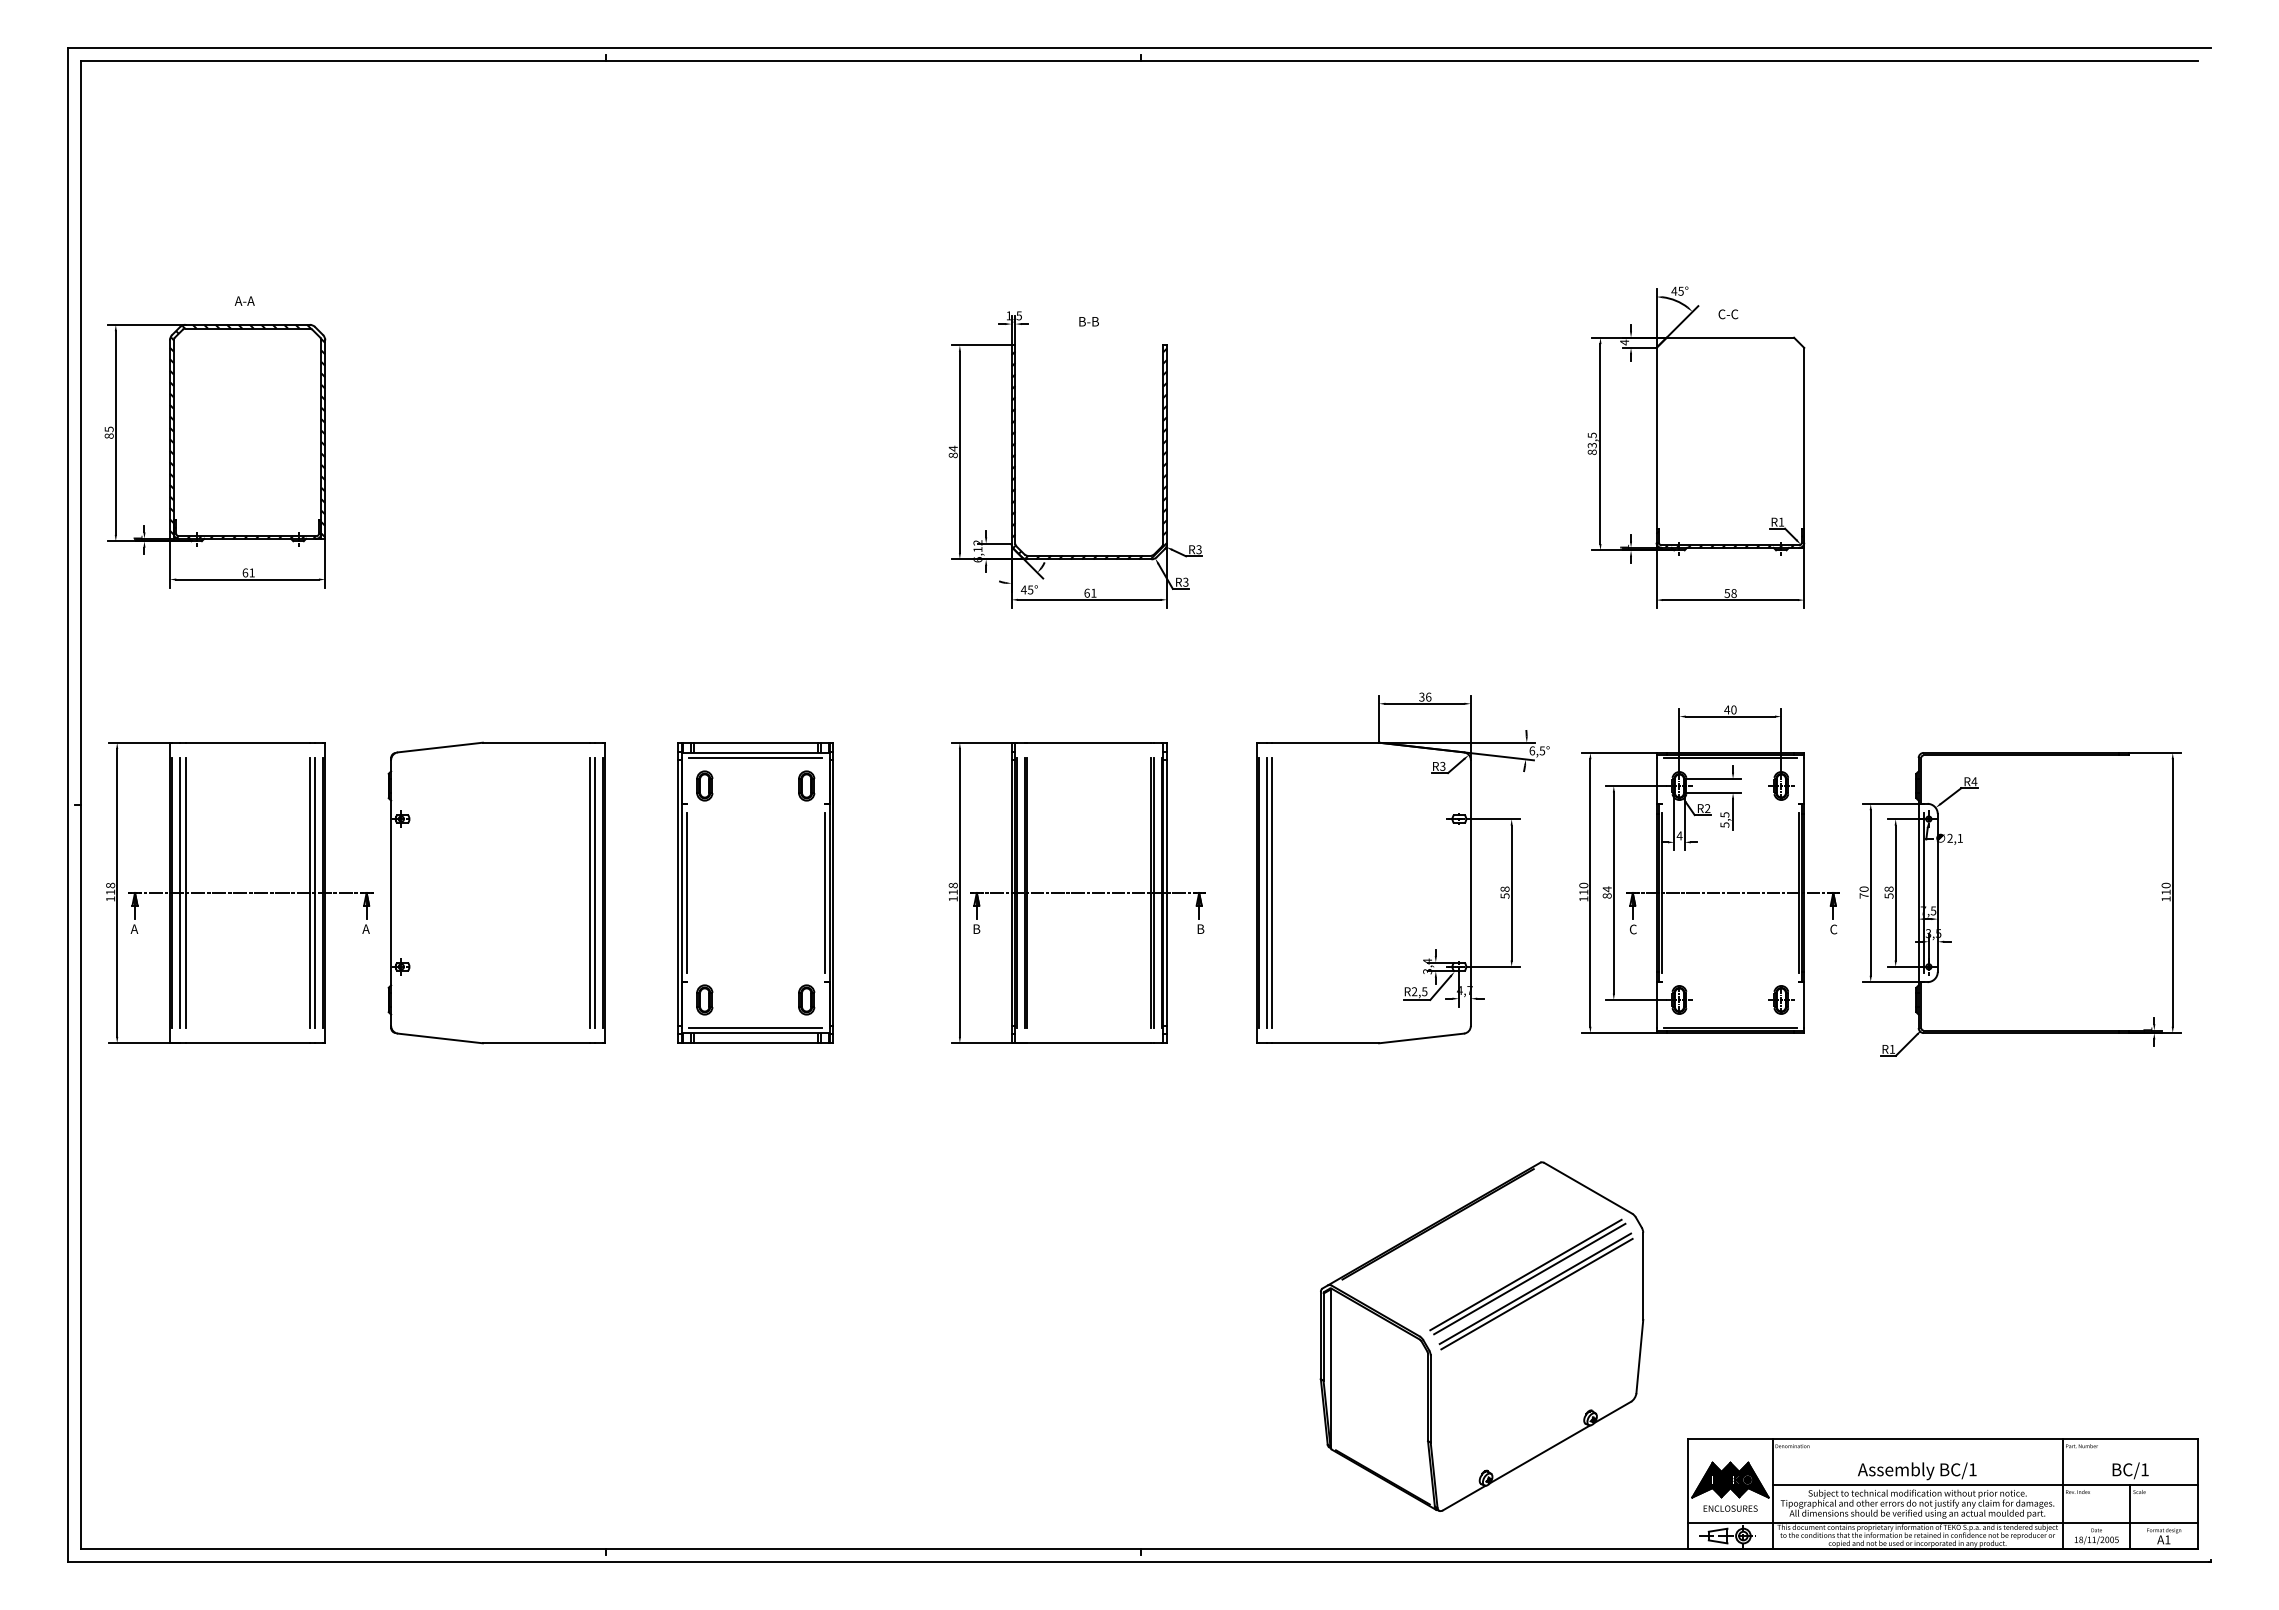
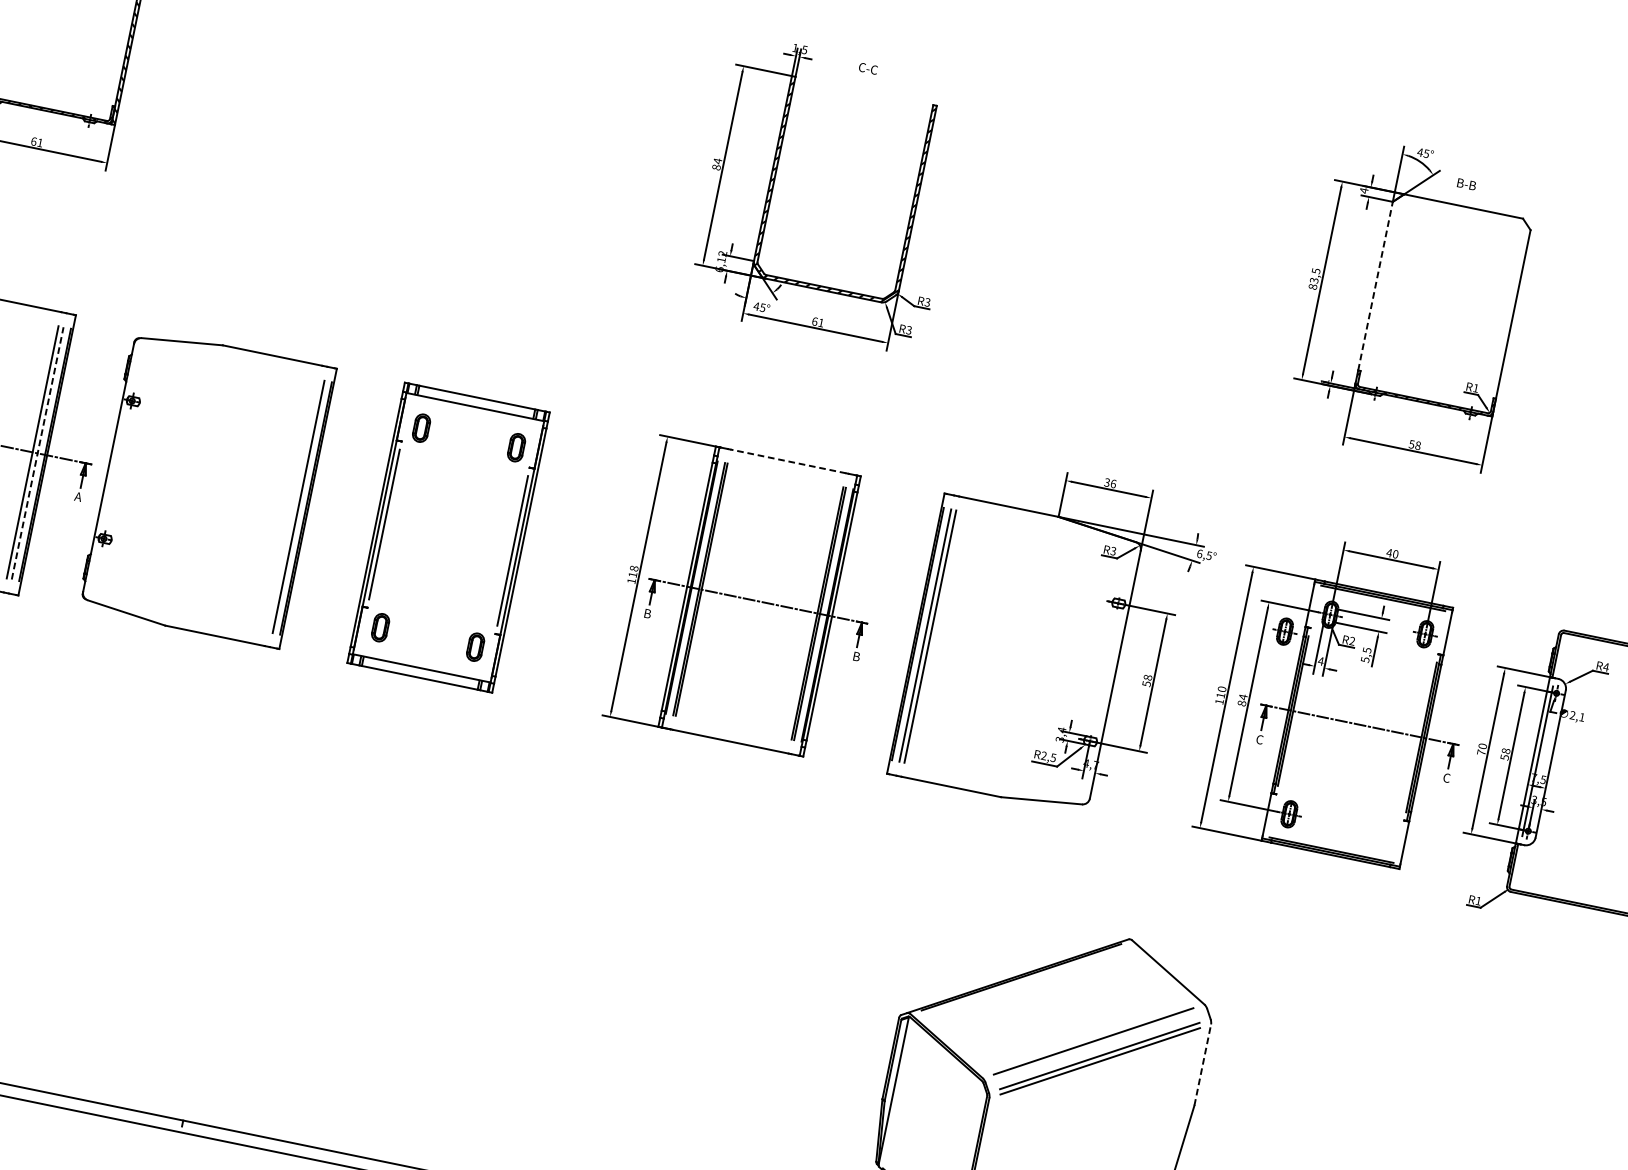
text: (1728, 314) -> (1466, 184), C-C -> B-B
text: (1088, 321) -> (868, 68), B-B -> C-C
line: (1656, 437) -> (1375, 285), solid -> dashed
line: (1088, 742) -> (787, 461), solid -> dashed
line: (755, 758) -> (474, 412), removed
line: (315, 892) -> (38, 452), solid -> dashed
line: (589, 892) -> (293, 505), removed
part: (1781, 999) -> (1285, 631), moved
line: (755, 1028) -> (422, 664), removed
line: (1643, 1276) -> (1202, 1065), solid -> dashed
line: (1529, 1278) -> (1096, 1045), removed

